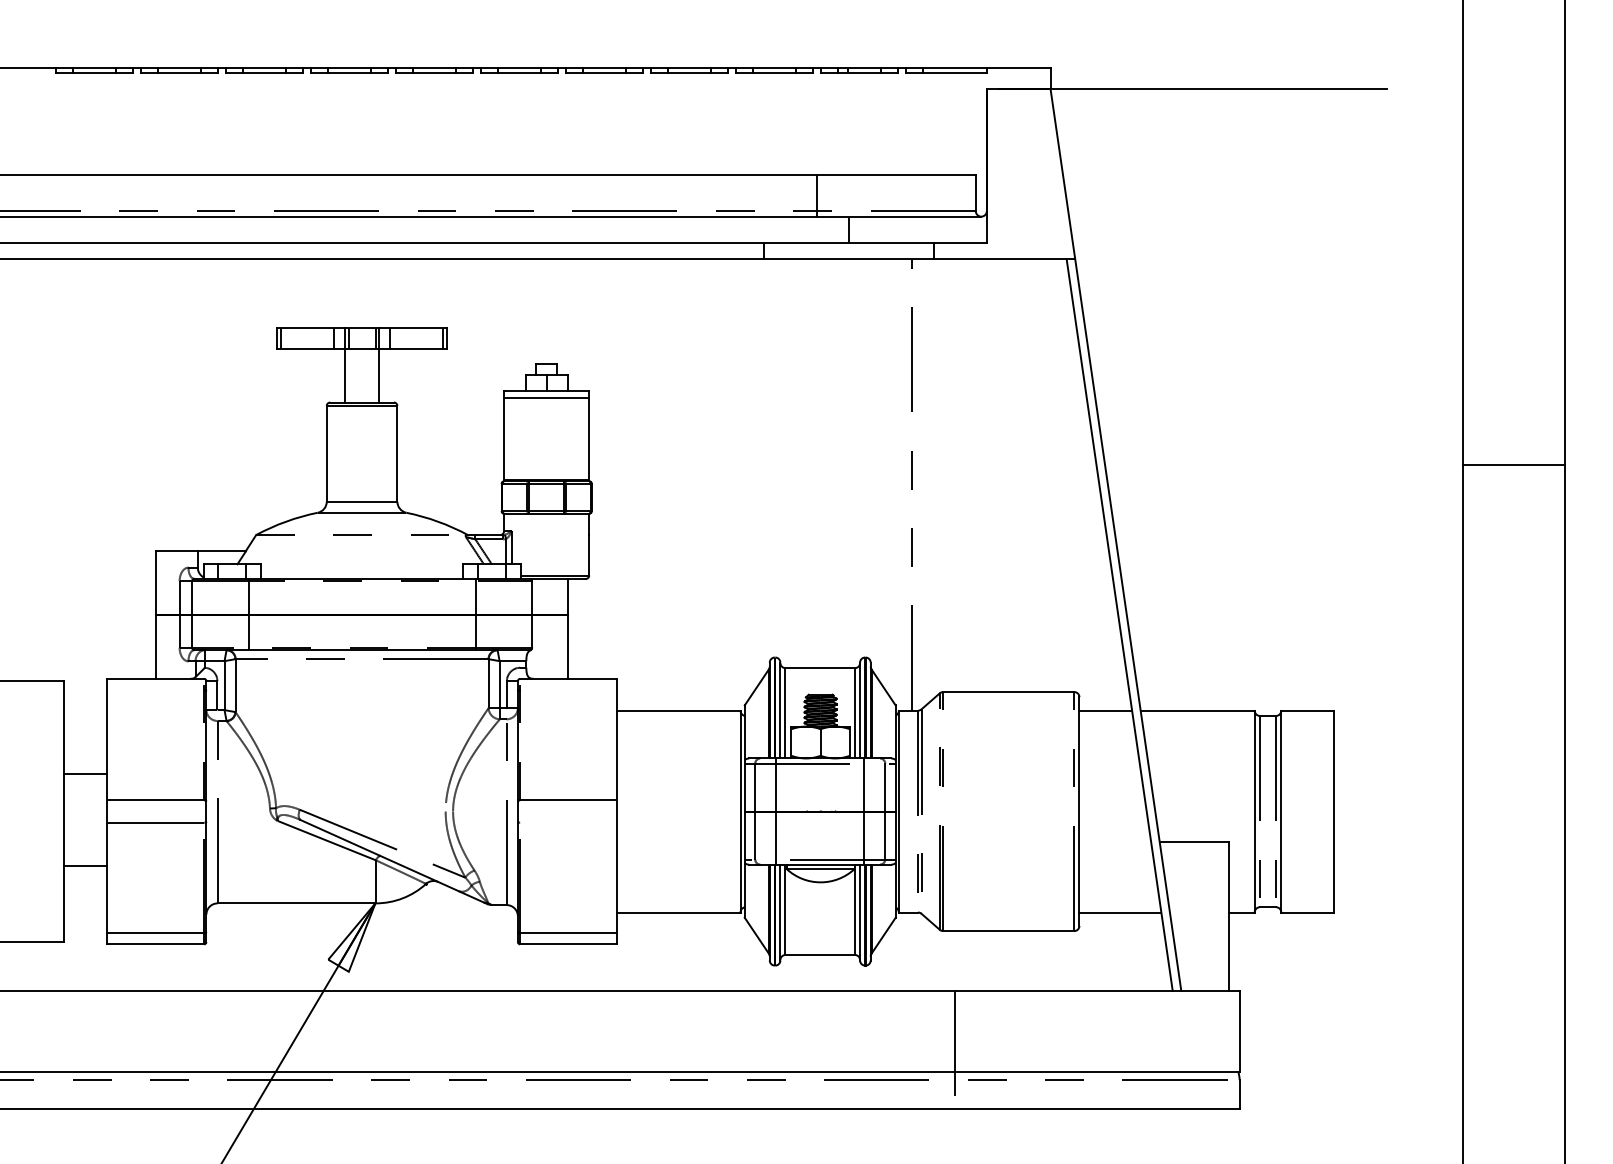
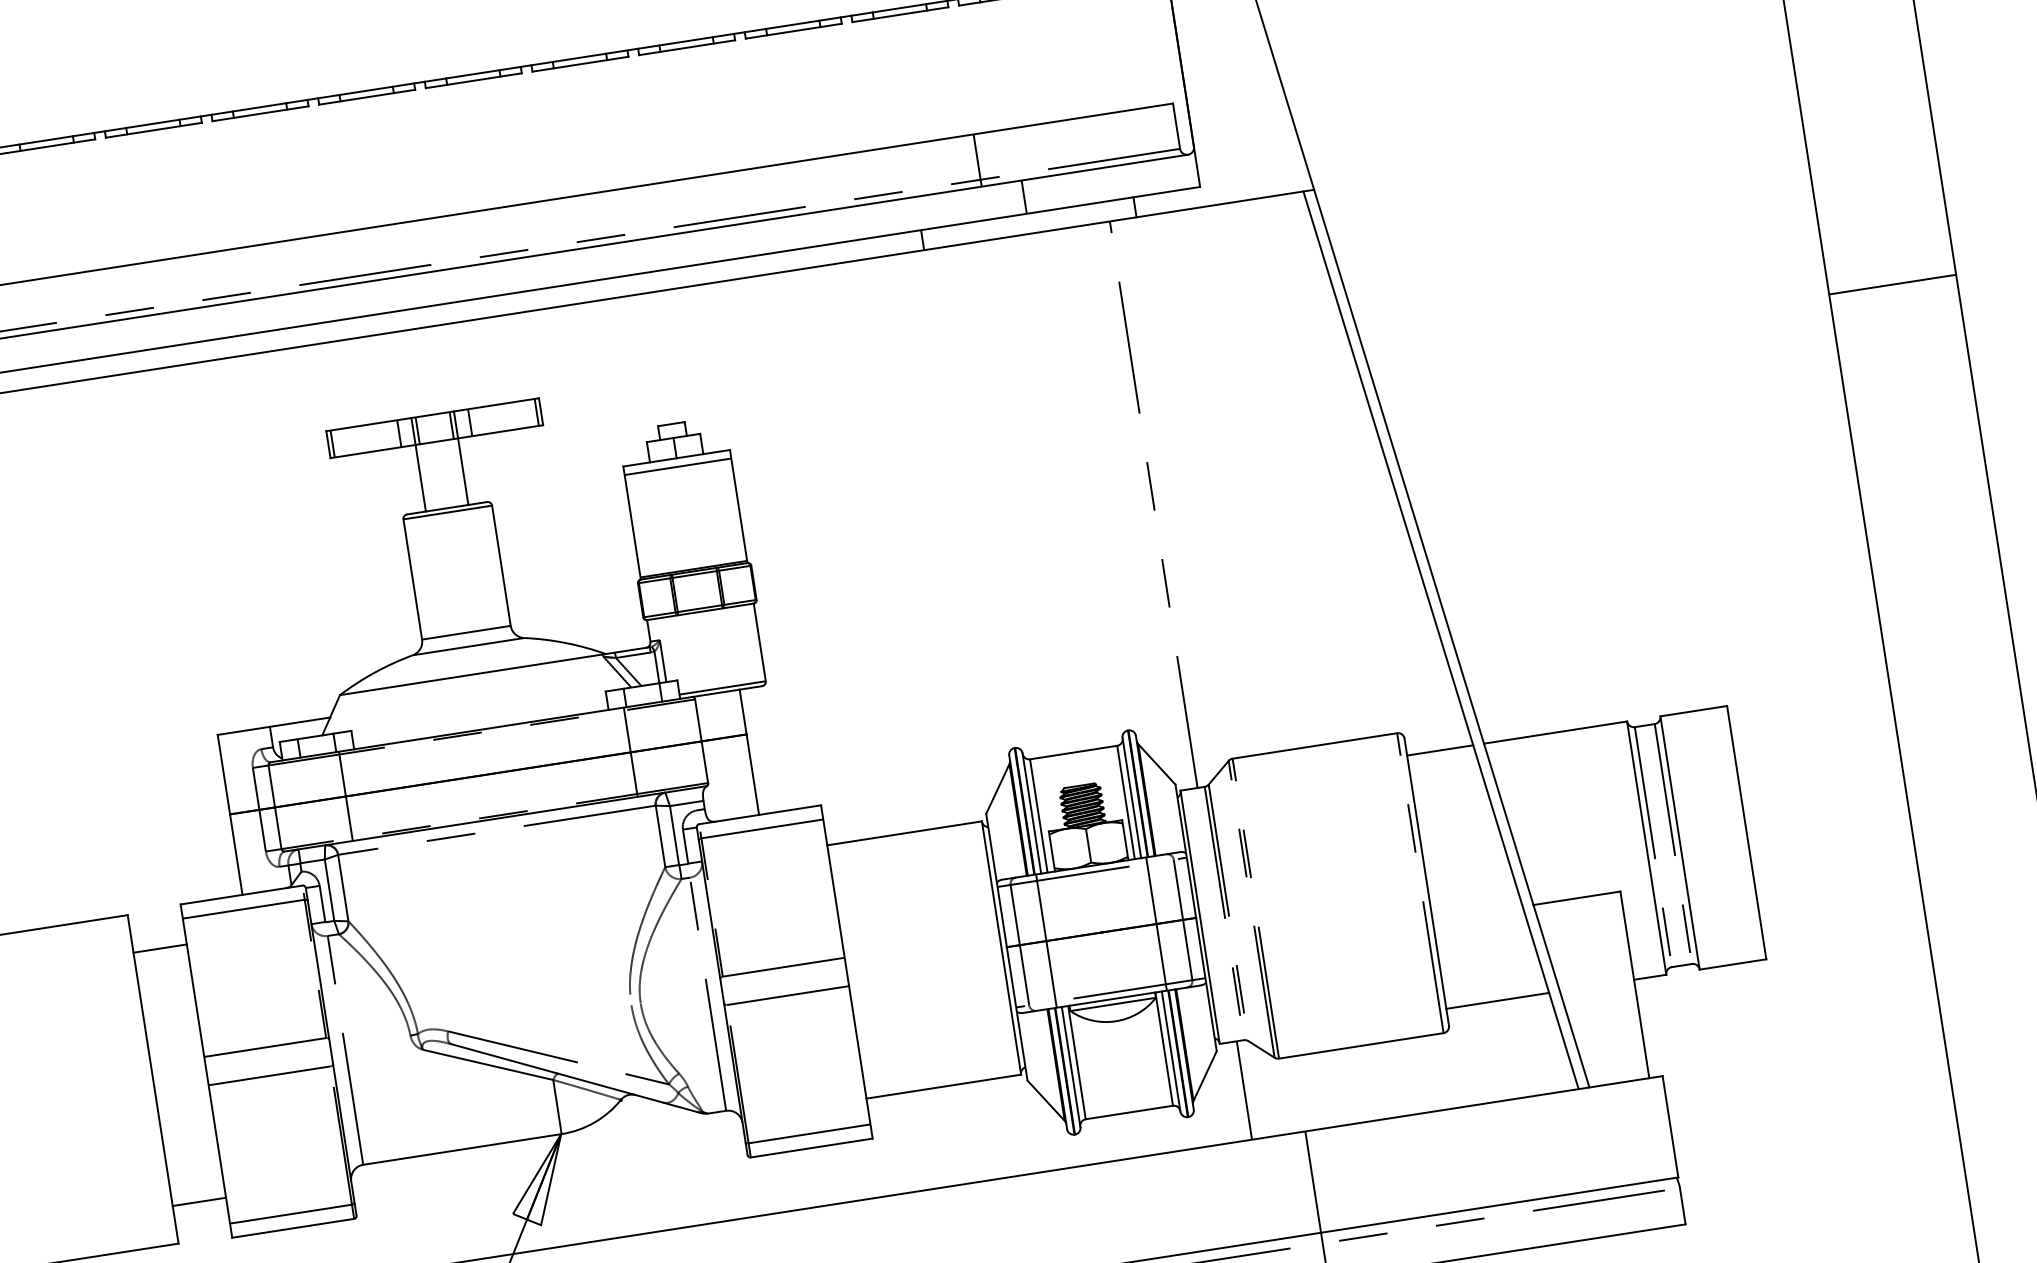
line: (1513, 464) -> (1891, 284), moved
line: (362, 535) -> (473, 675), dashed -> solid
line: (155, 690) -> (243, 909), added
line: (568, 690) -> (762, 829), added
line: (85, 773) -> (159, 948), moved
line: (568, 822) -> (787, 995), added
line: (85, 865) -> (199, 1201), moved
line: (912, 951) -> (1244, 1090), added

